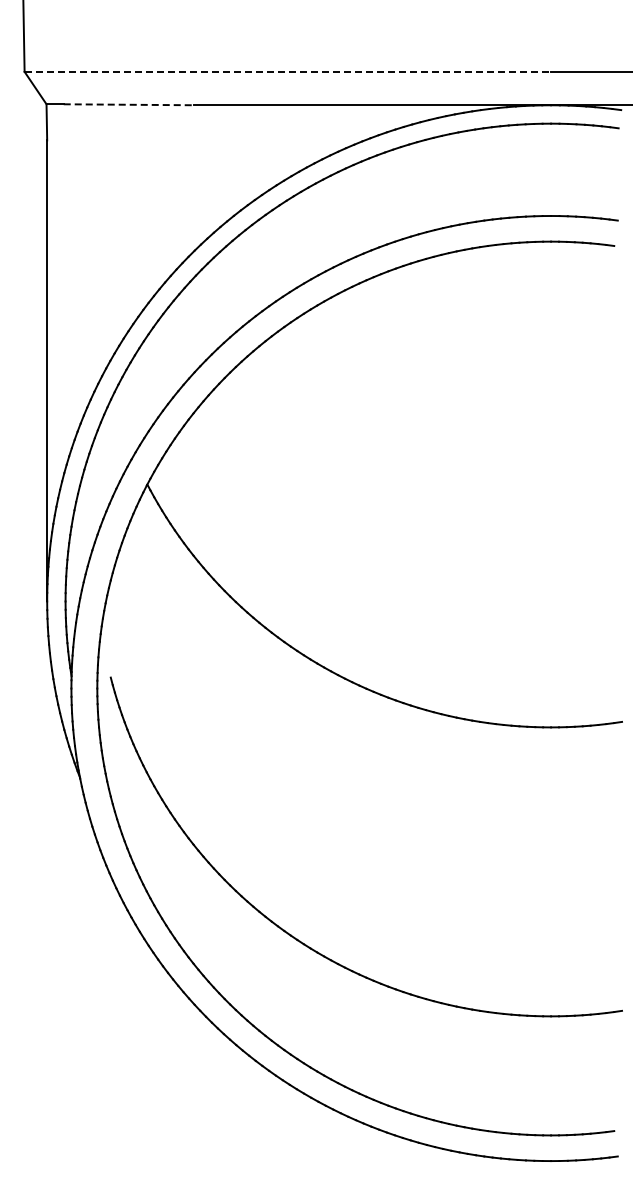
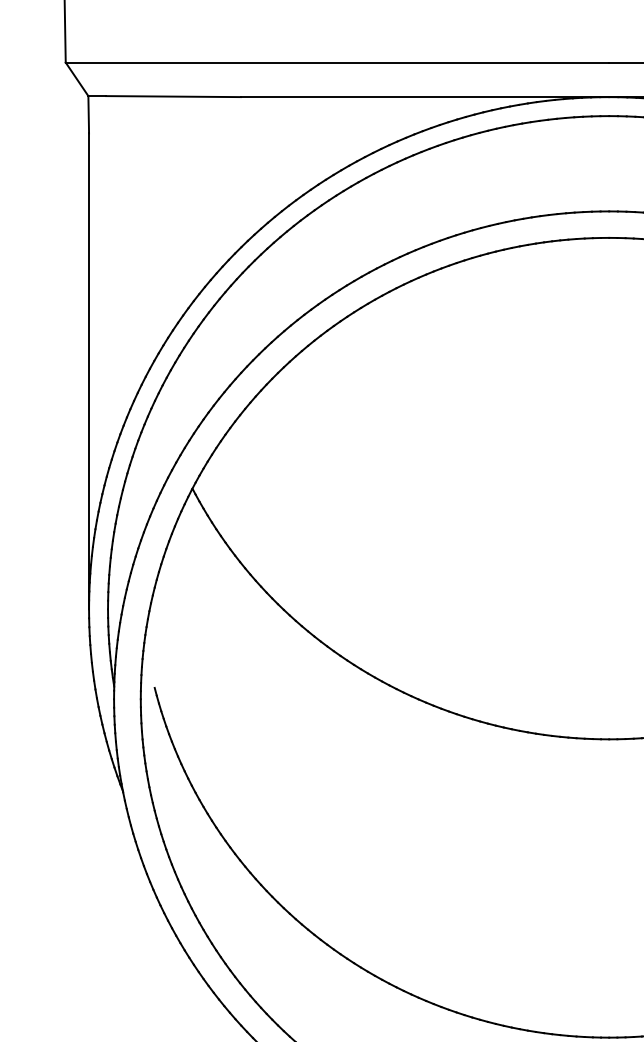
line: (288, 71) -> (338, 62), dashed -> solid
line: (129, 104) -> (174, 96), dashed -> solid

